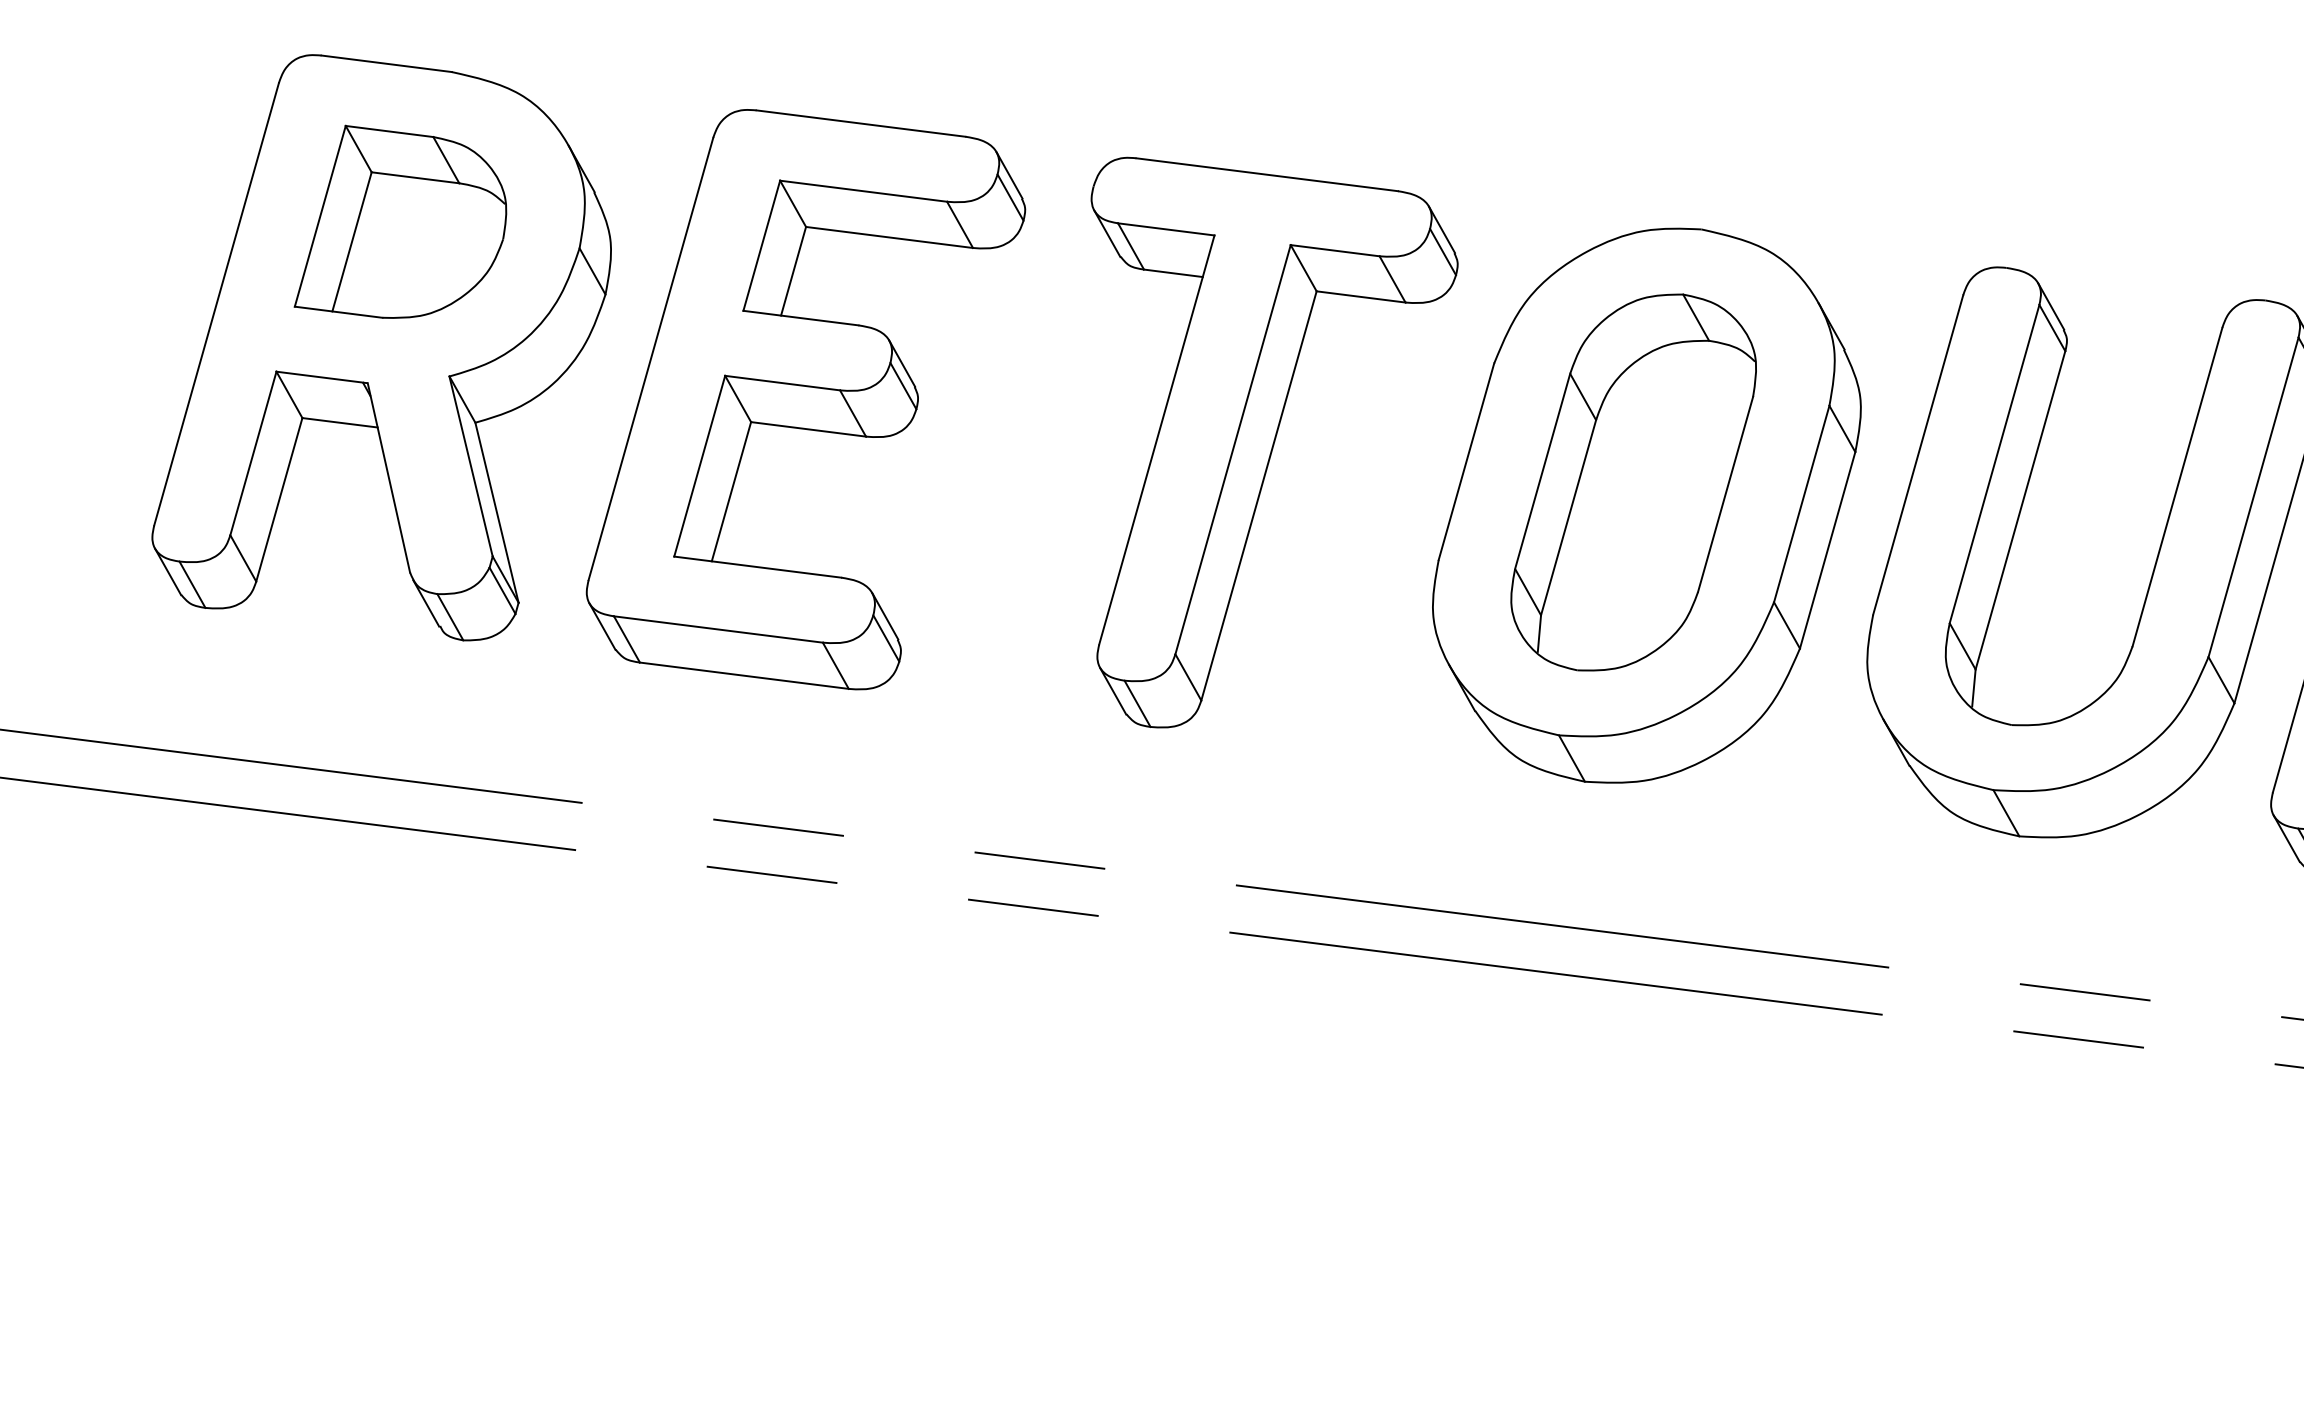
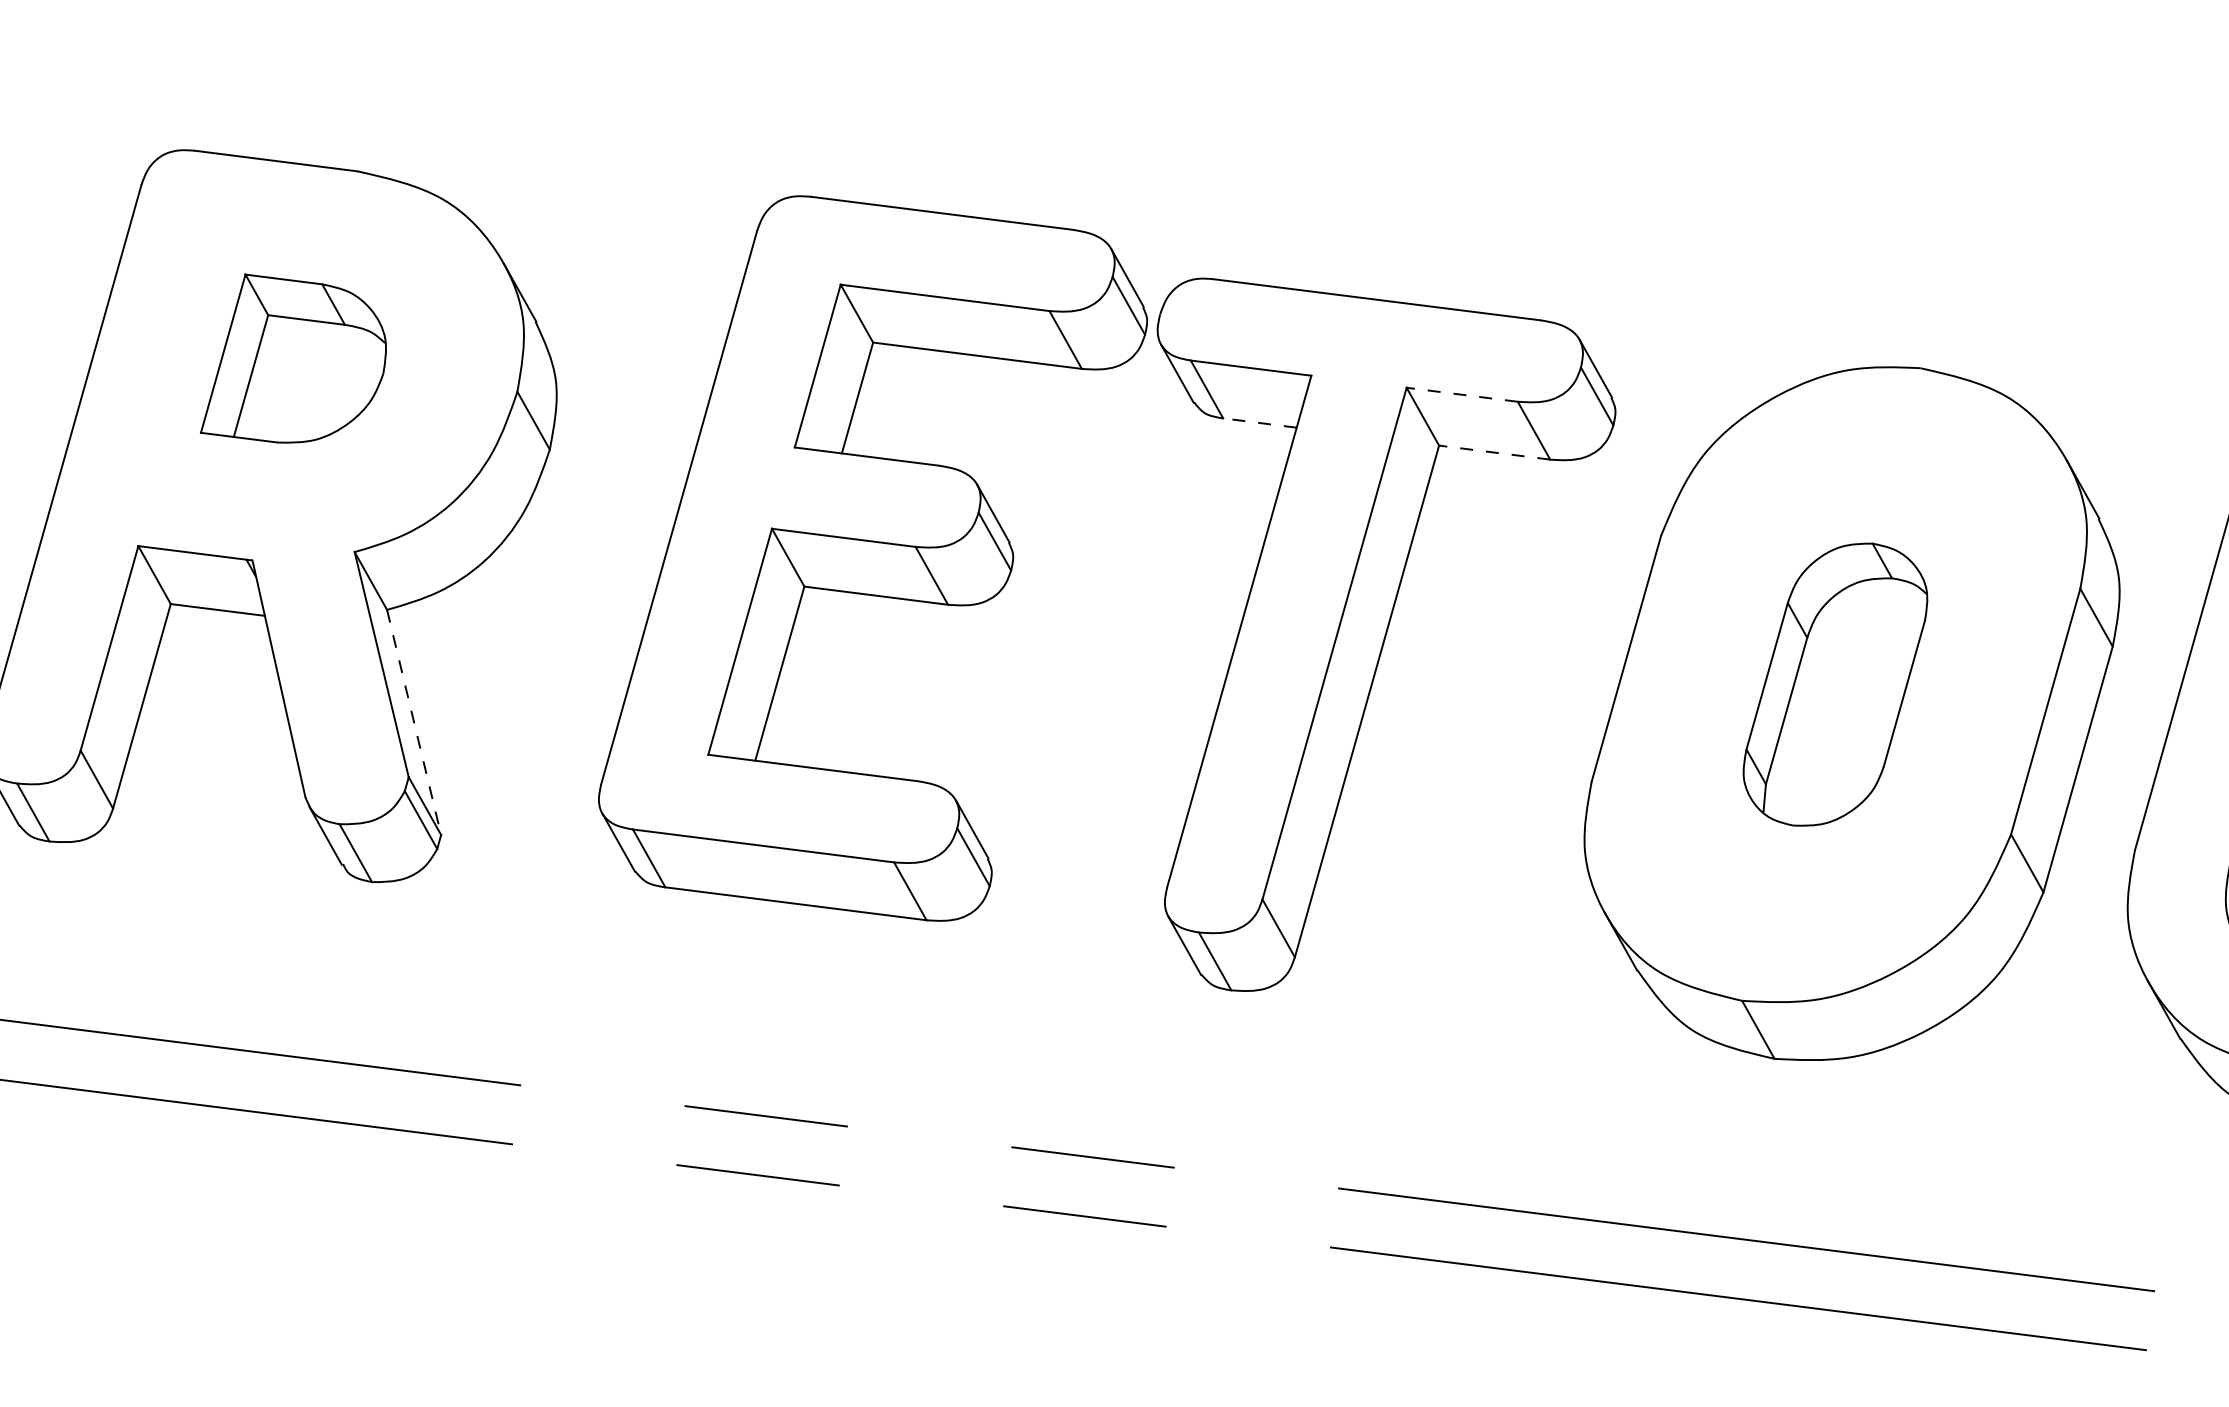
part: (400, 221) -> (293, 358), size x0.7
line: (1335, 250) -> (1462, 394), solid -> dashed
line: (1173, 273) -> (1260, 423), solid -> dashed
line: (1361, 296) -> (1495, 452), solid -> dashed
part: (805, 399) -> (872, 558), moved
part: (1633, 482) -> (1835, 684), size x0.6
line: (497, 512) -> (414, 722), solid -> dashed

